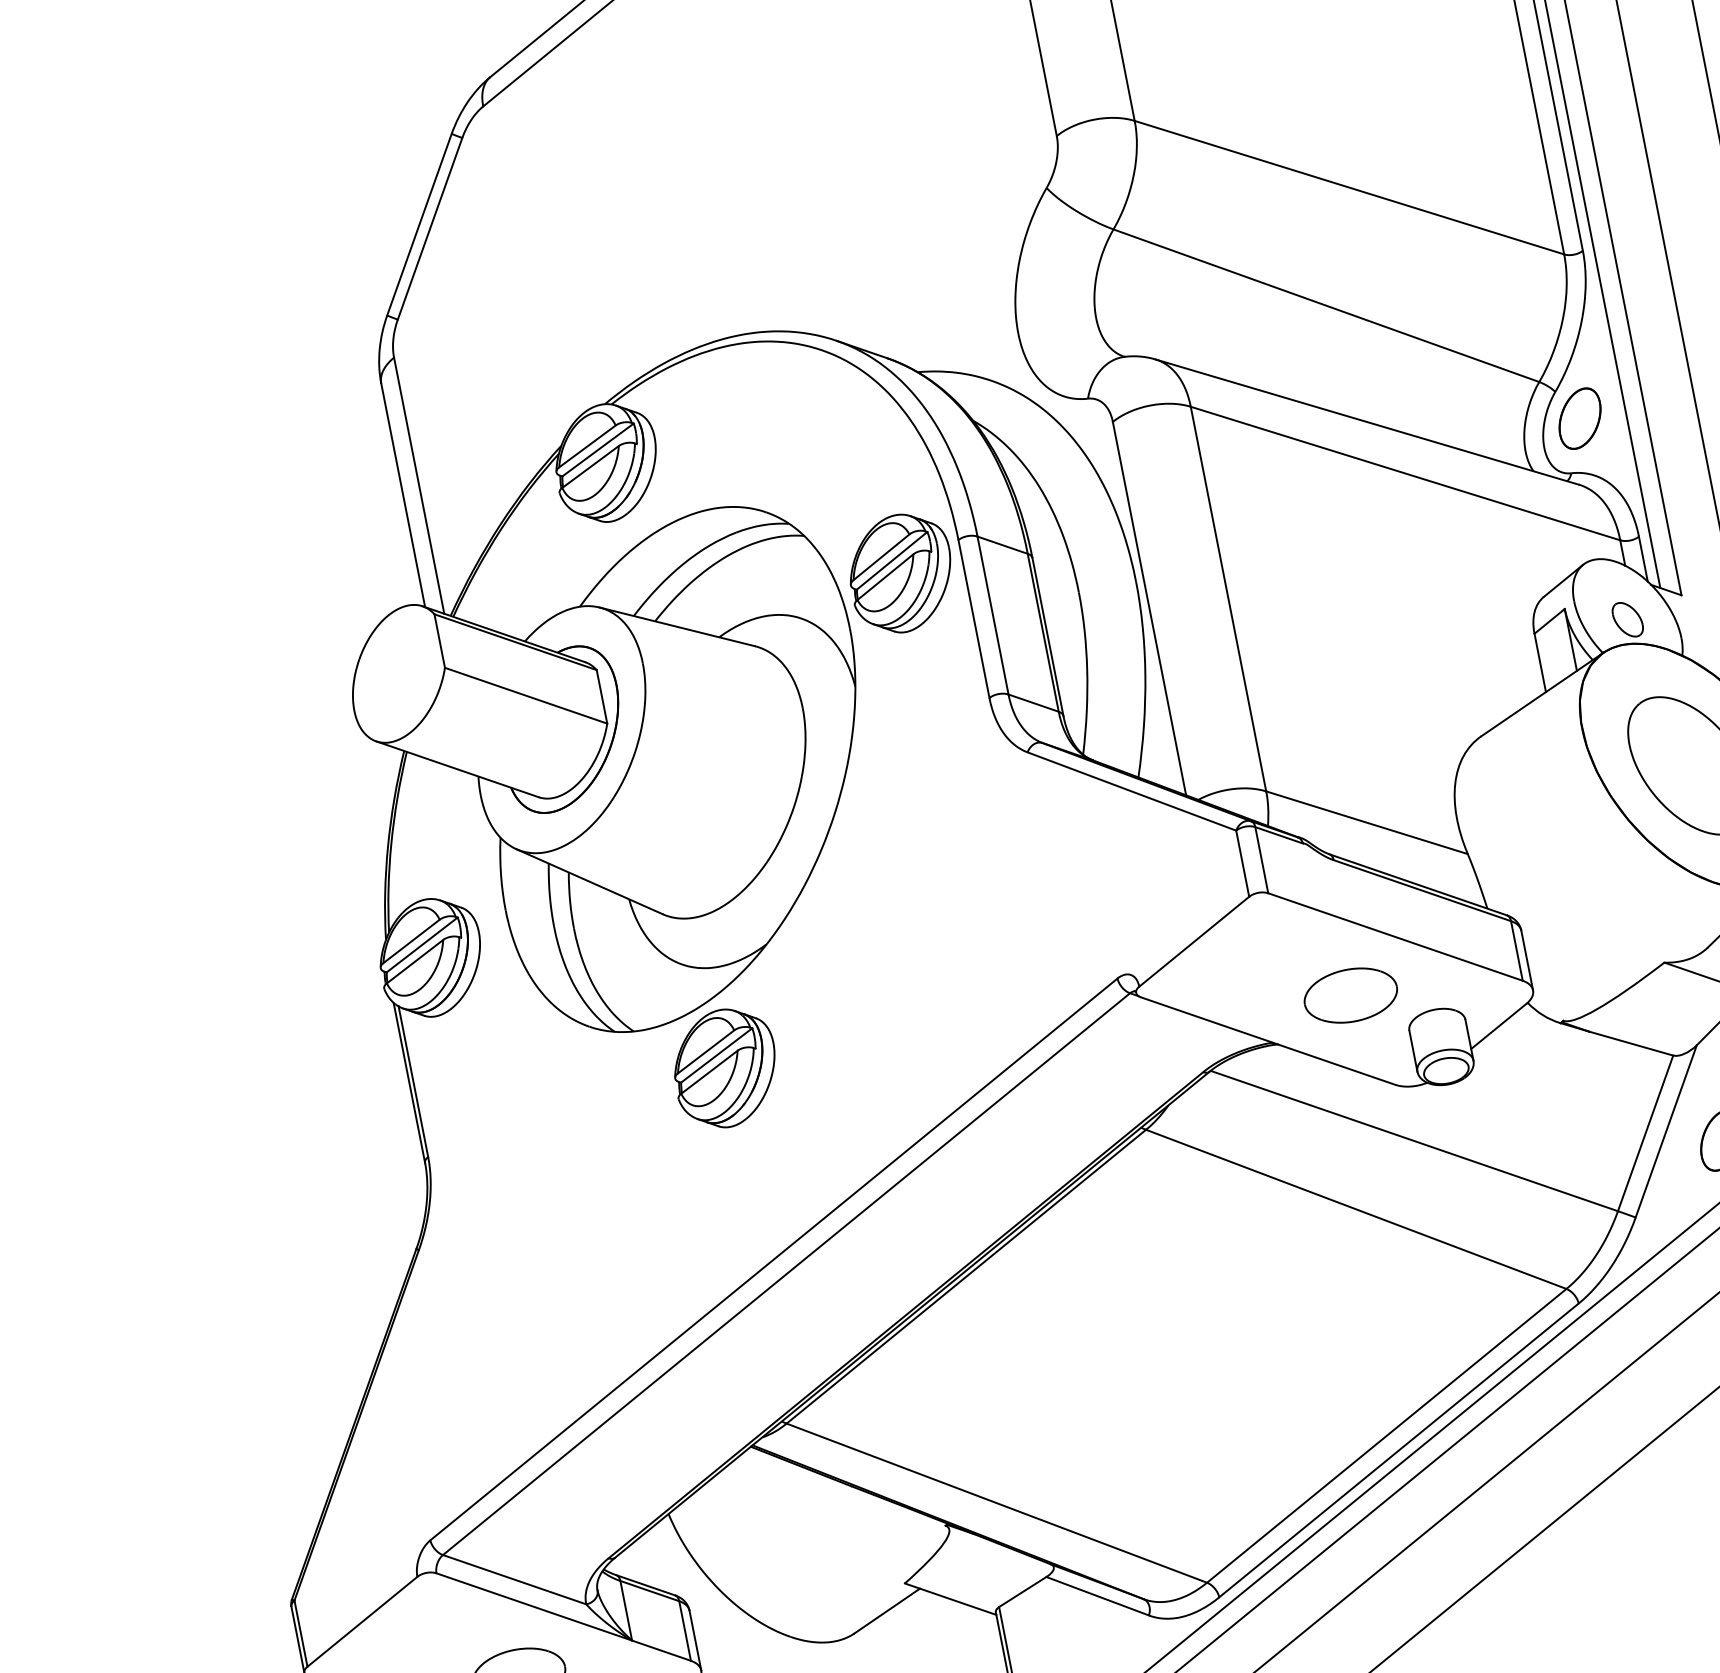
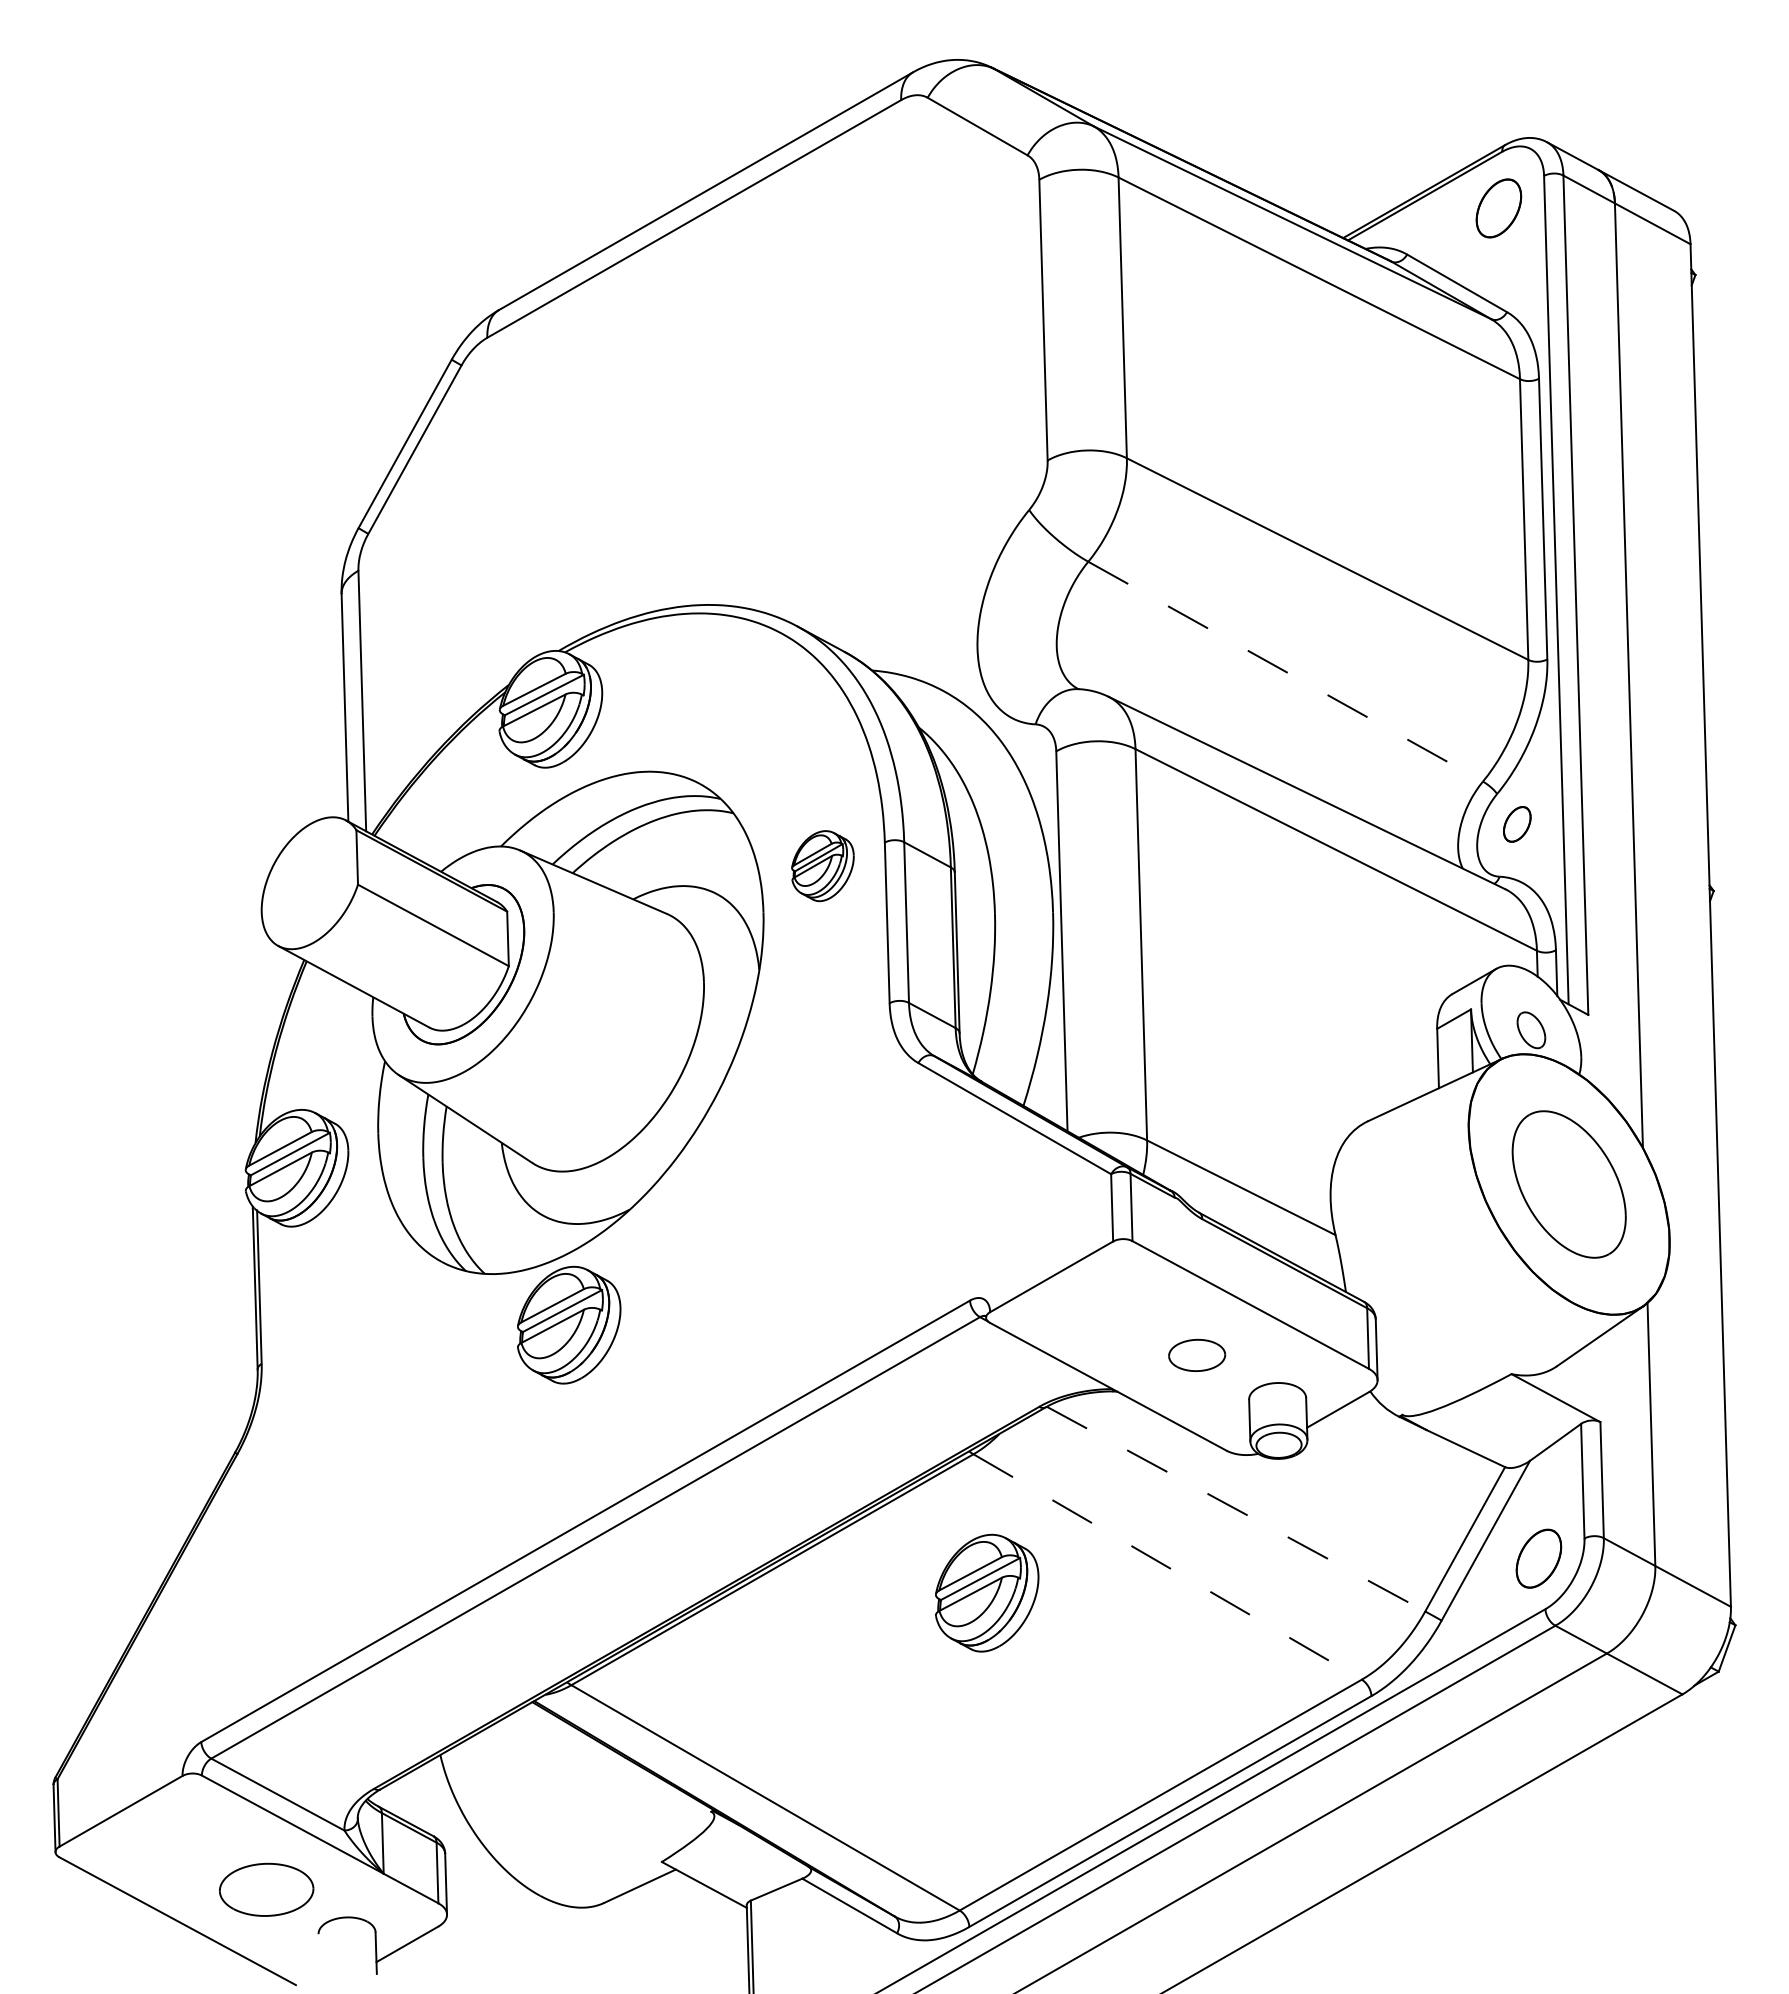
line: (1326, 305) -> (1285, 671), solid -> dashed
part: (1580, 418) -> (1517, 824), size x0.6
part: (900, 572) -> (822, 865), size x0.6
part: (1350, 995) -> (1196, 1355), size x0.6
line: (1414, 1141) -> (1236, 1509), solid -> dashed
line: (1357, 1209) -> (1168, 1567), solid -> dashed
part: (1182, 1264) -> (987, 1592), added

